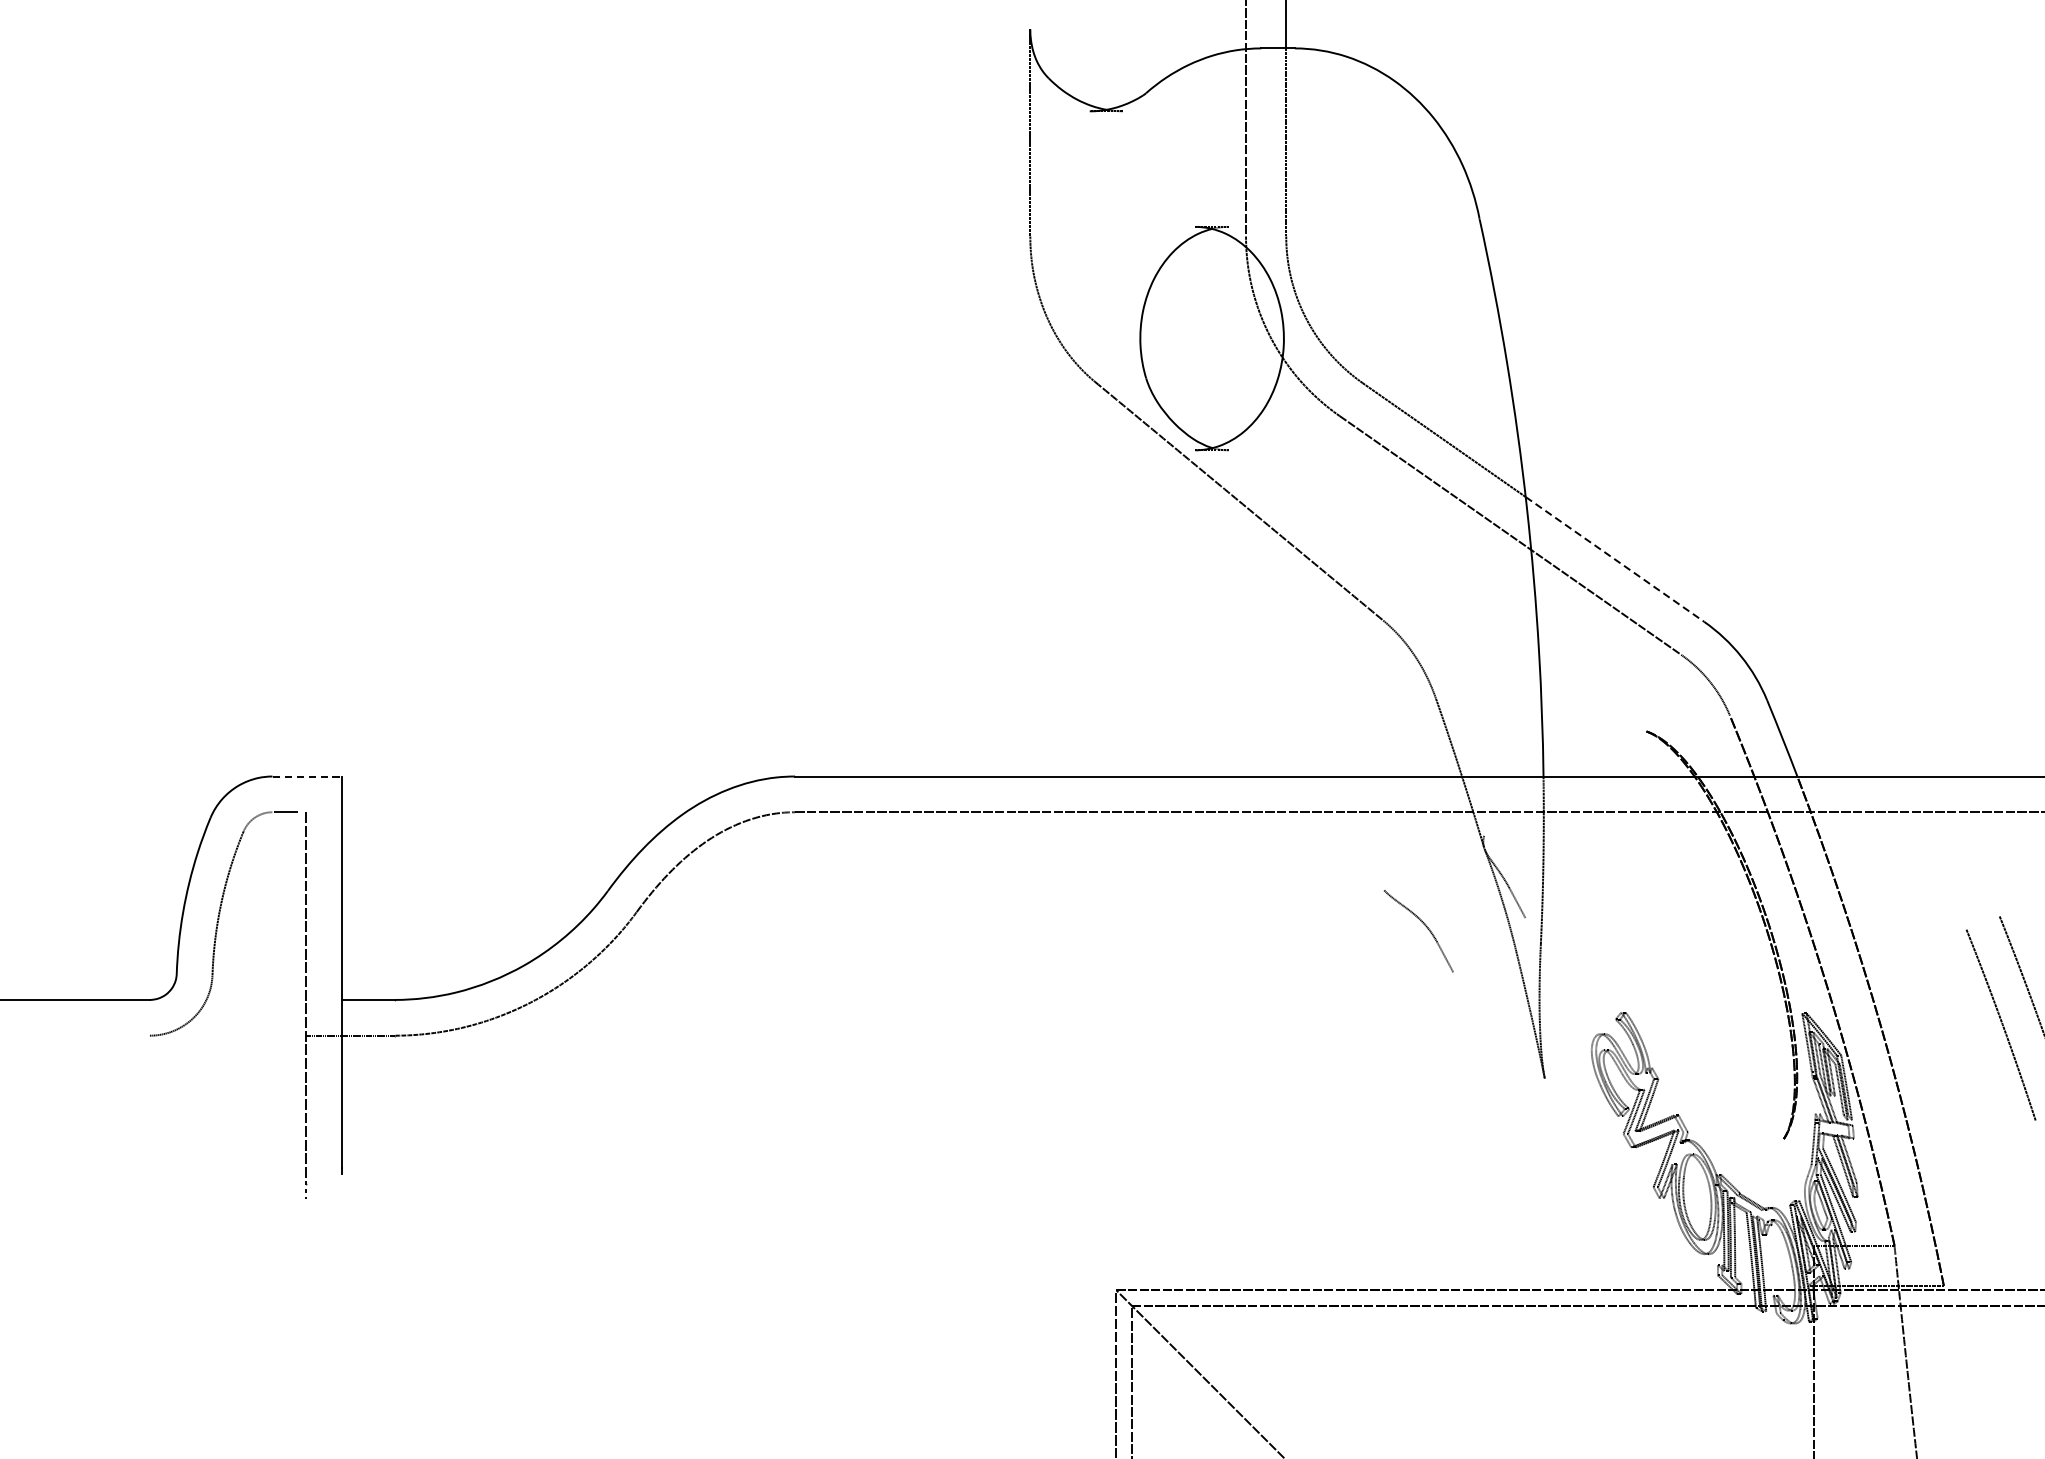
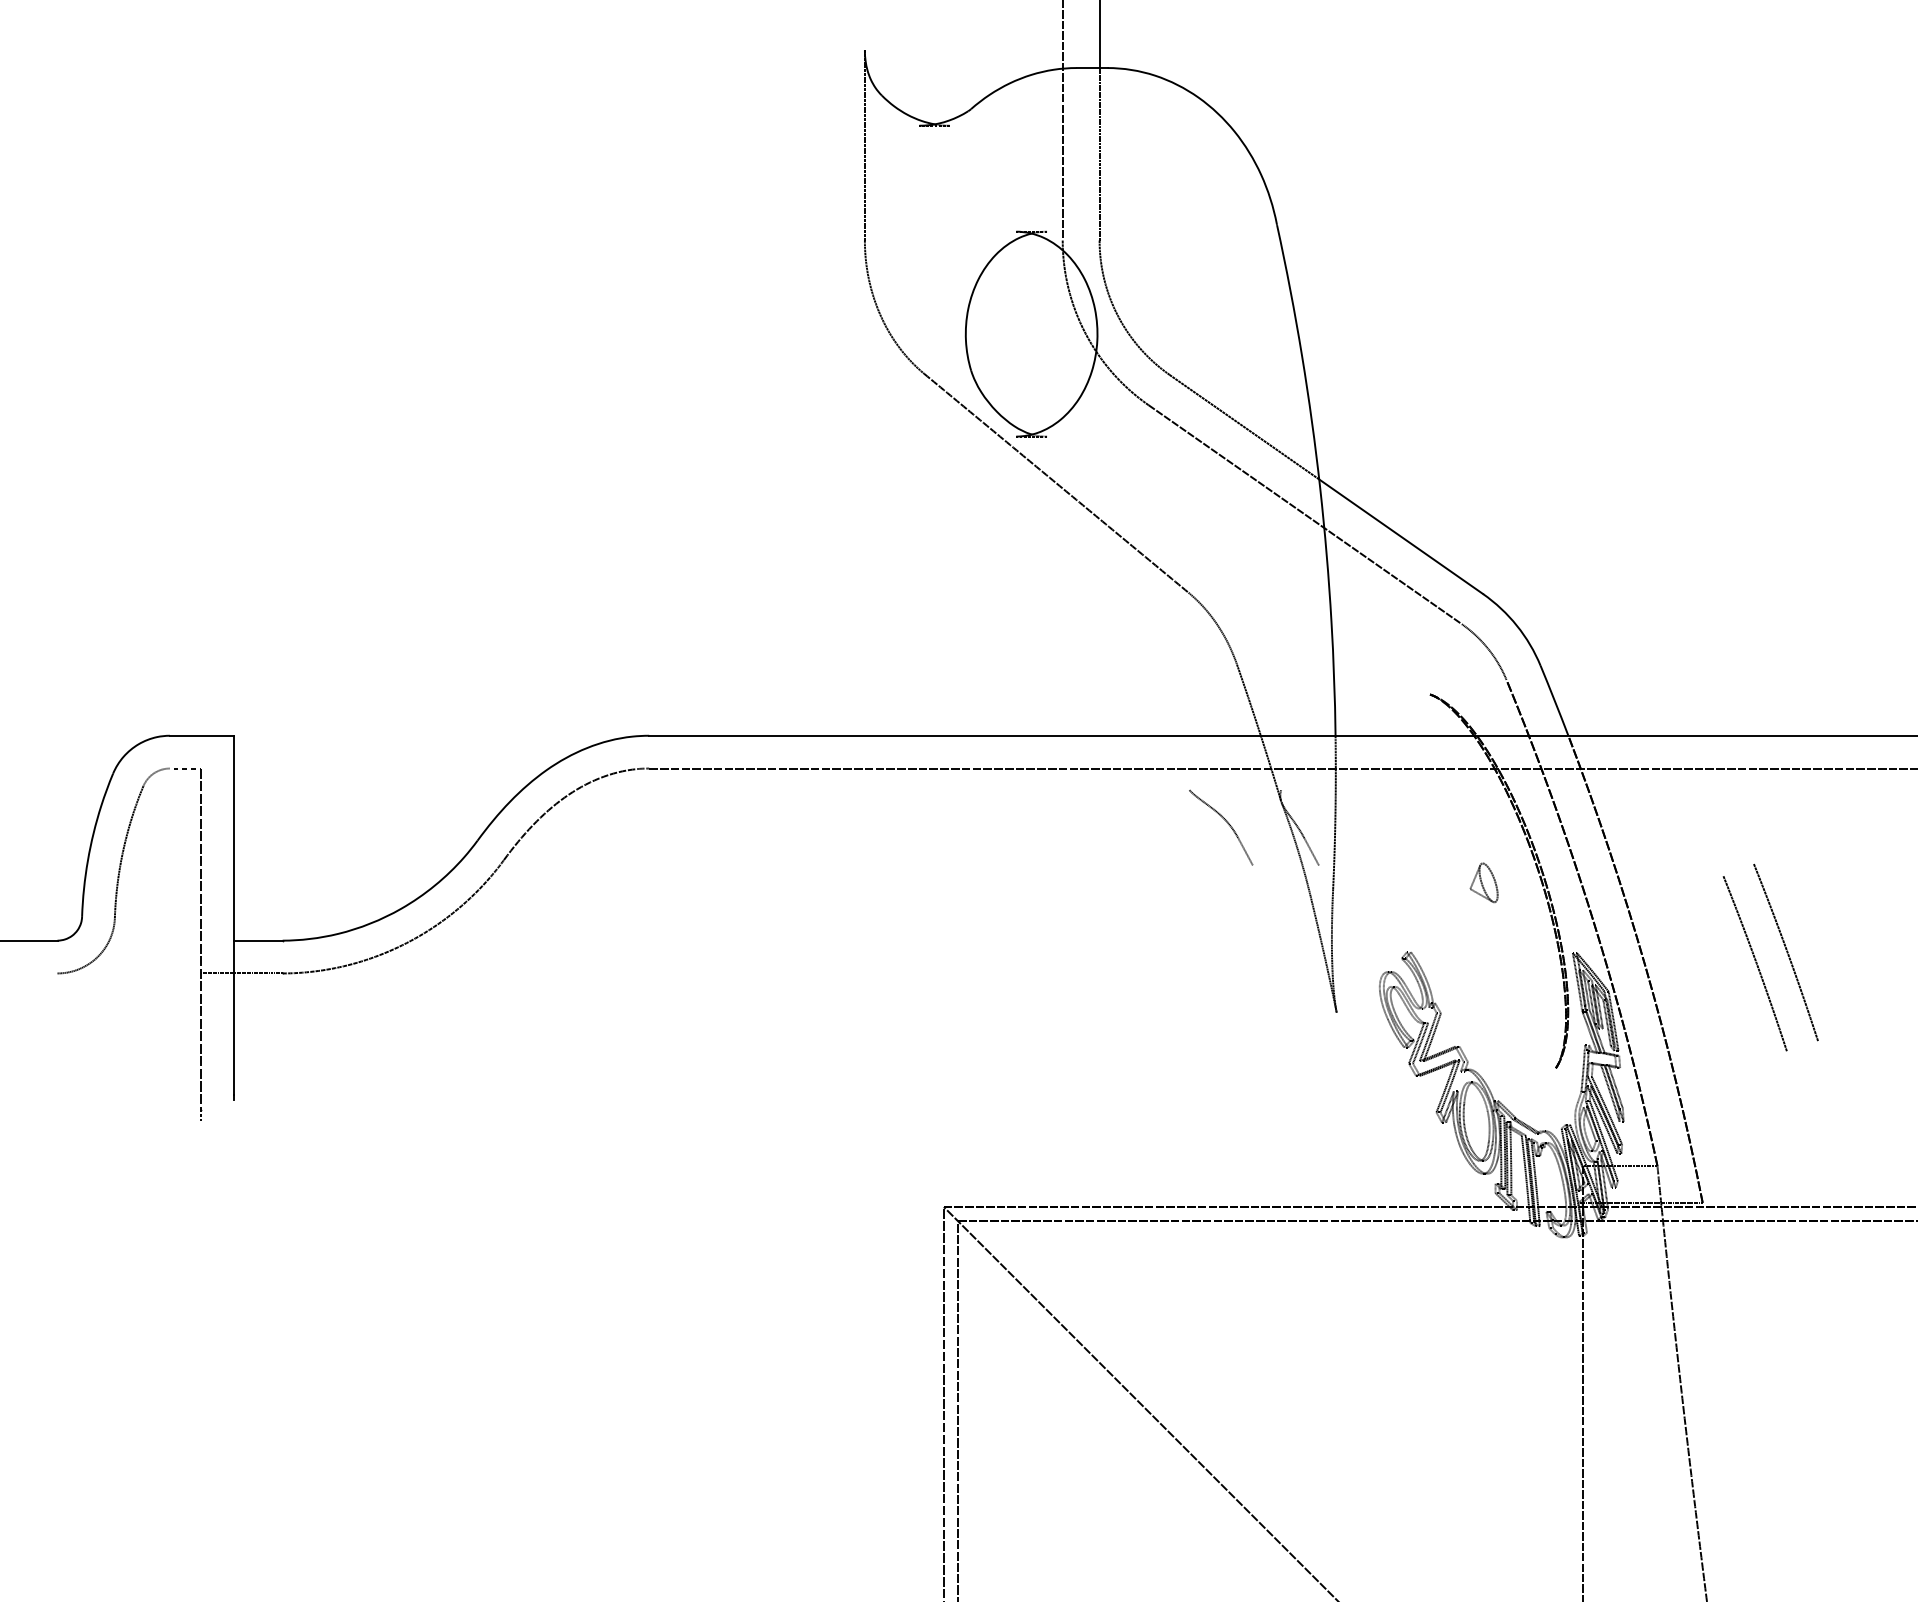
line: (1615, 559) -> (1401, 536), dashed -> solid
line: (306, 776) -> (201, 735), dashed -> solid
part: (1424, 925) -> (1226, 822), moved
part: (1704, 936) -> (1483, 882), added

